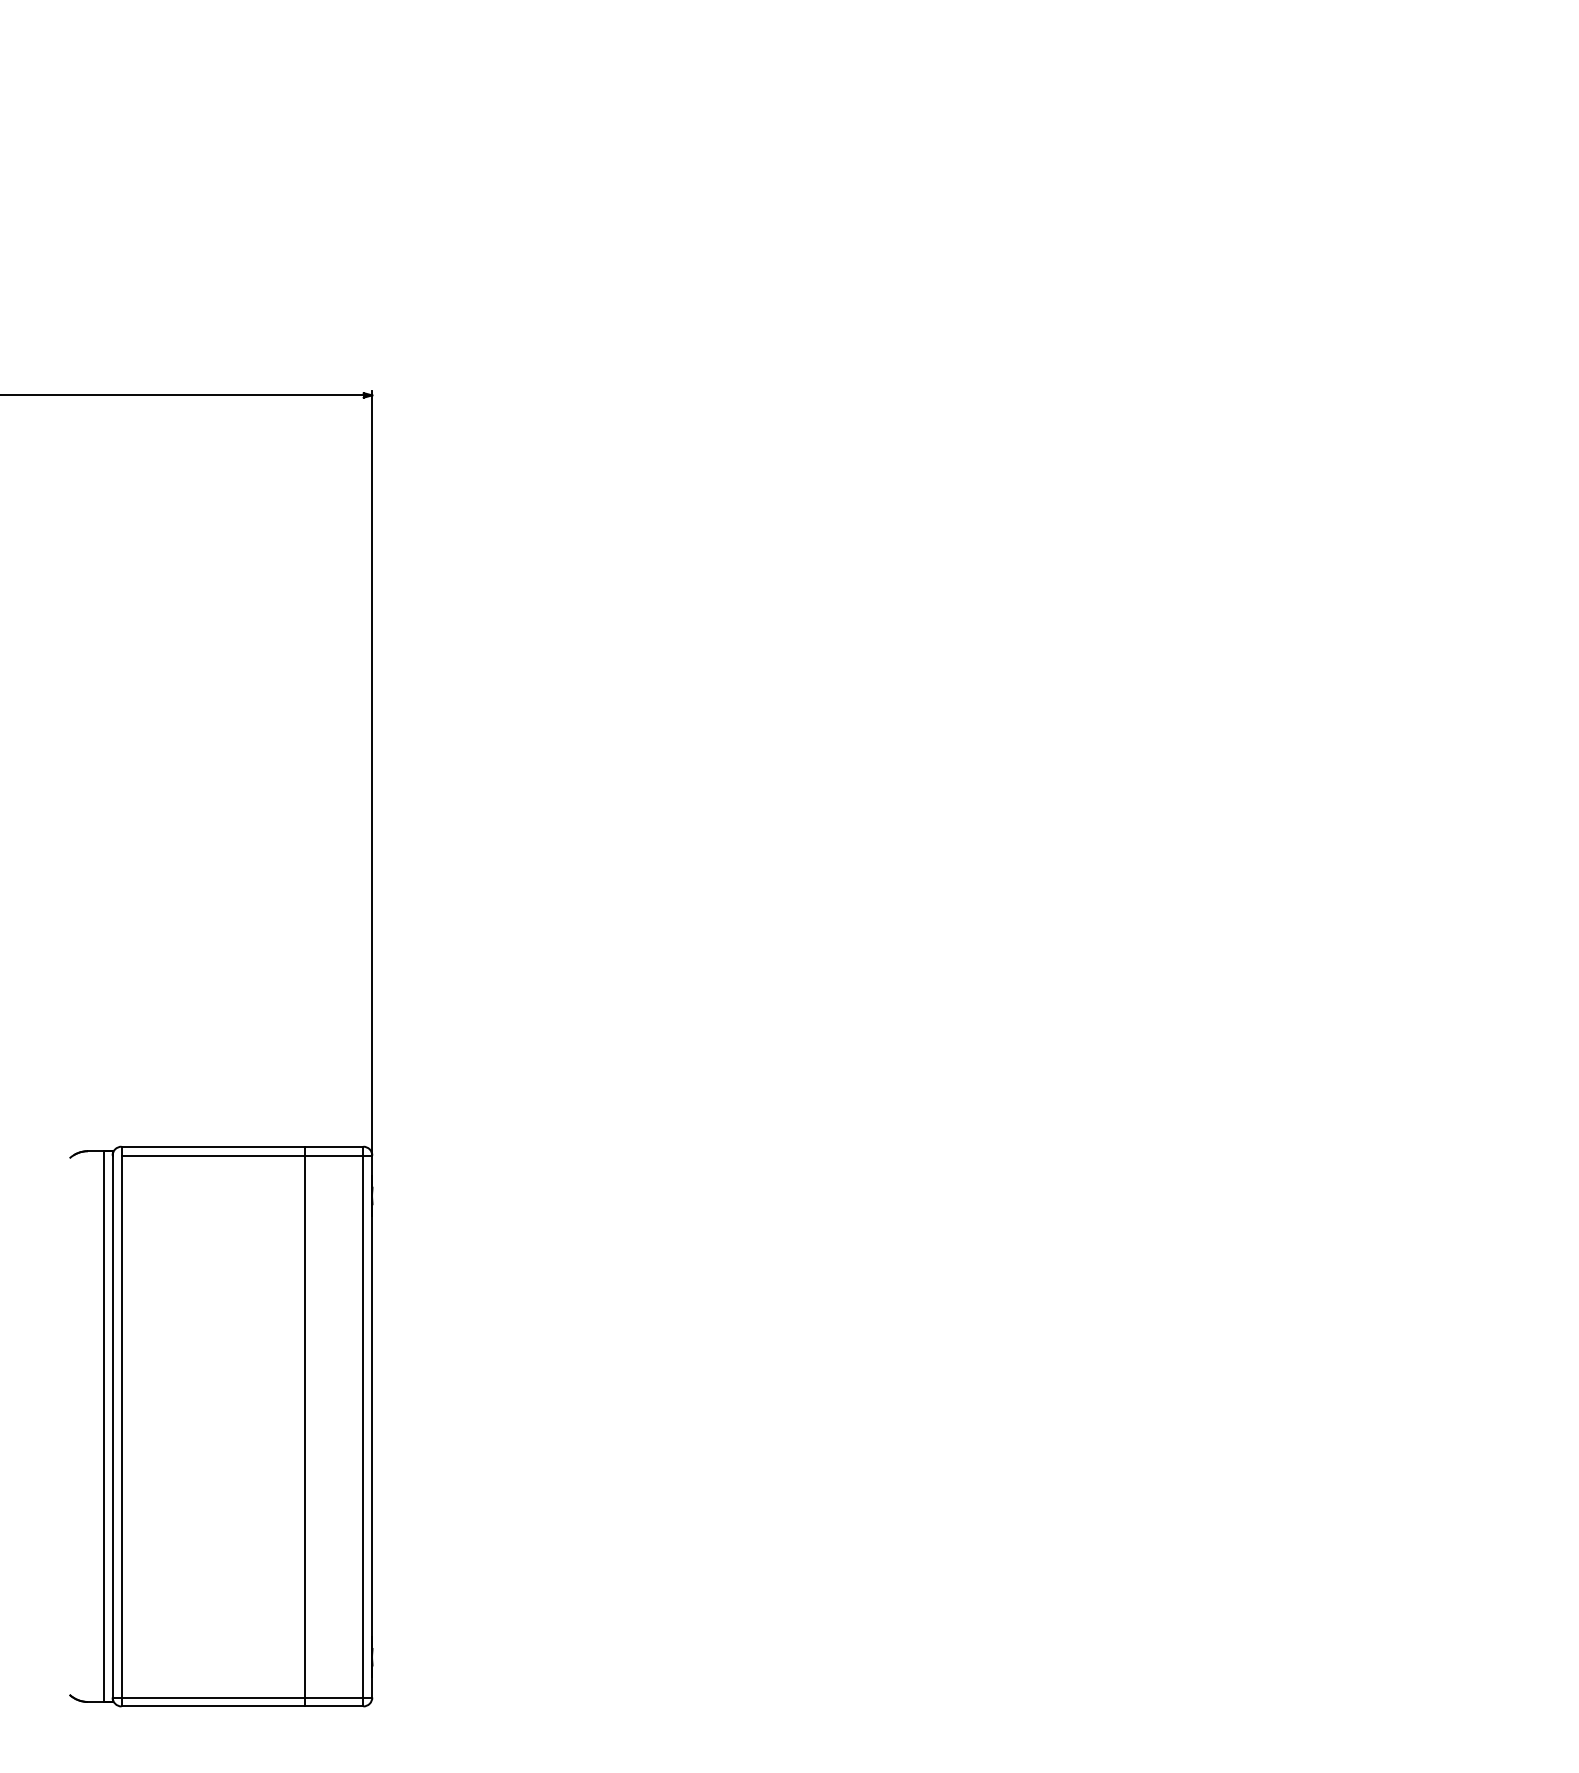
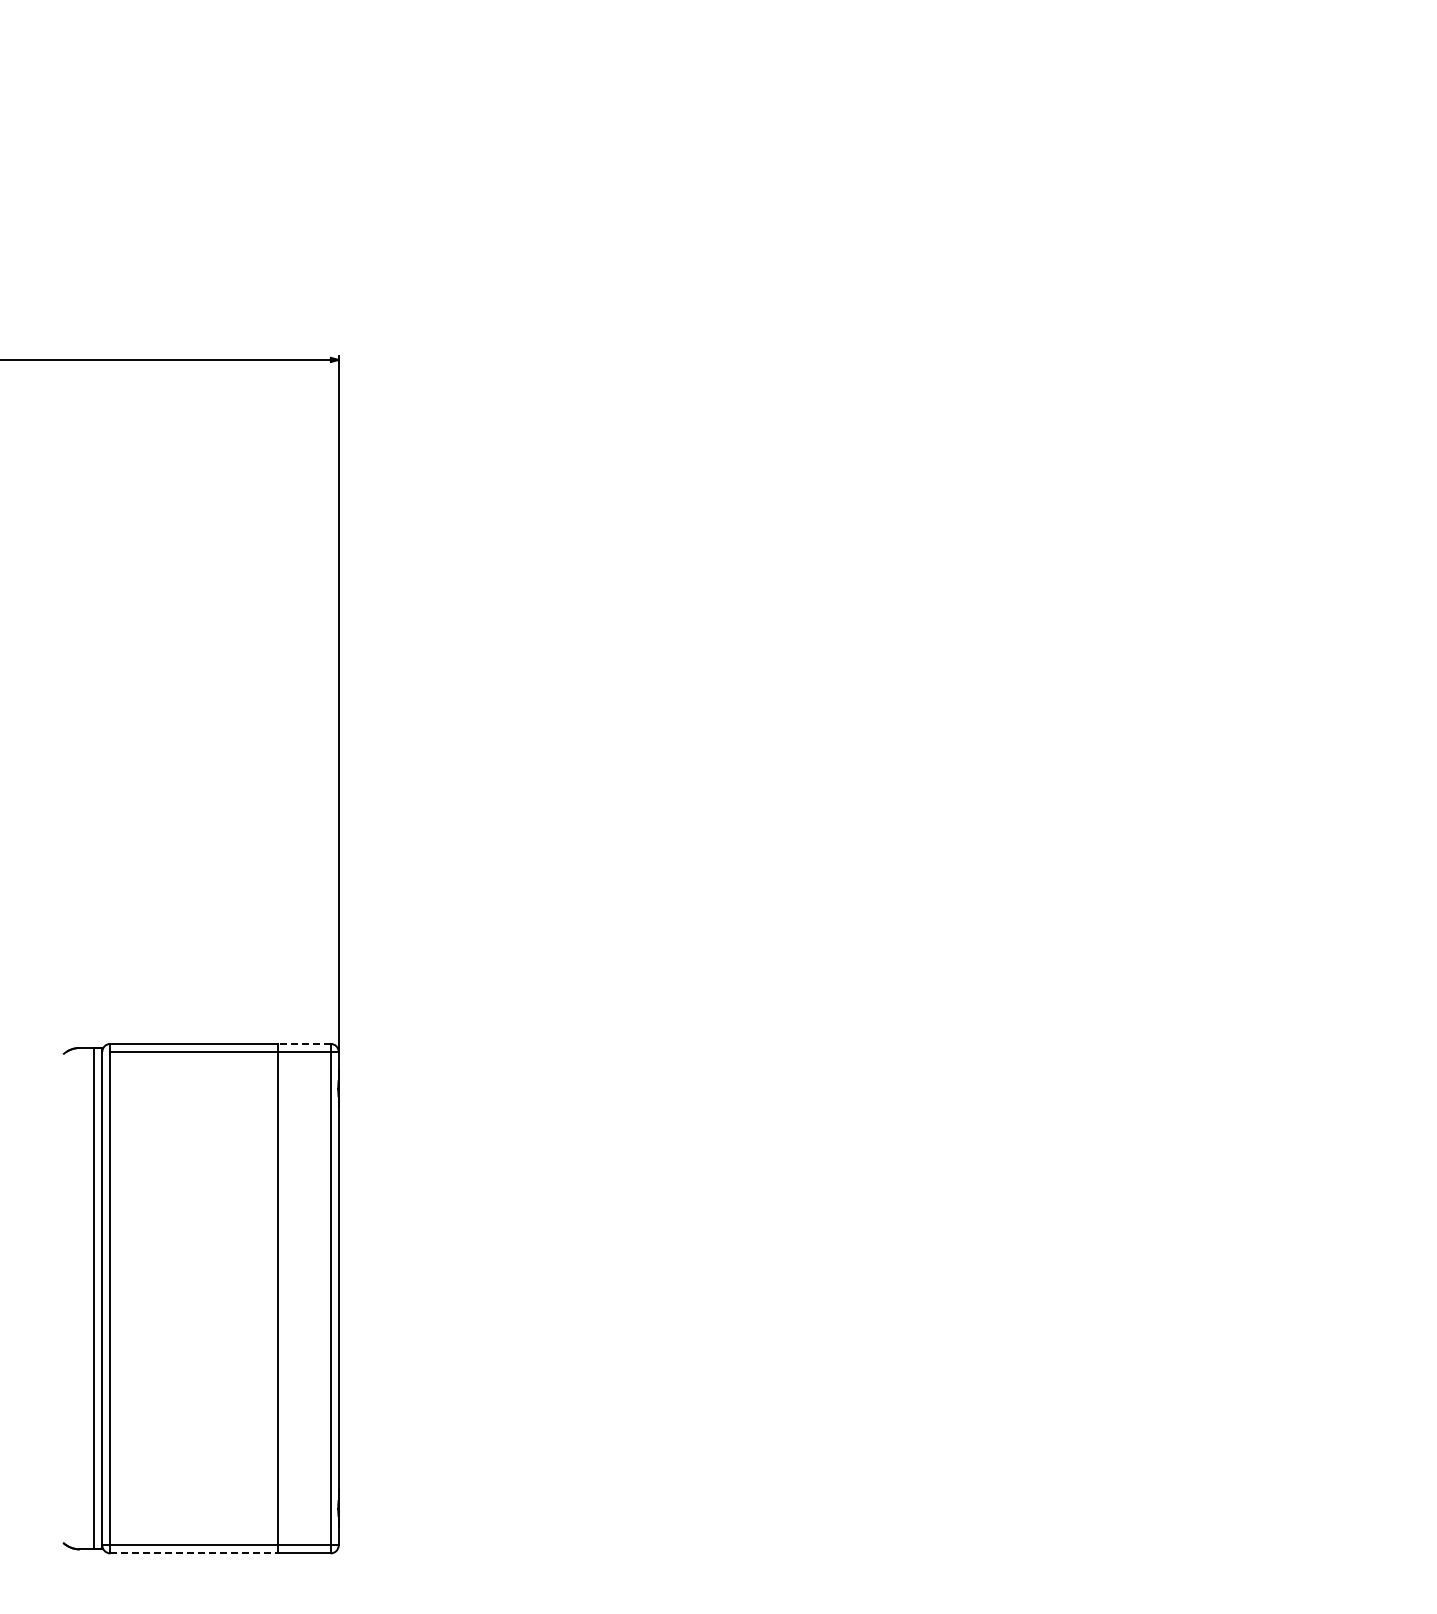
line: (333, 1146) -> (303, 1043), solid -> dashed
line: (213, 1706) -> (194, 1553), solid -> dashed

